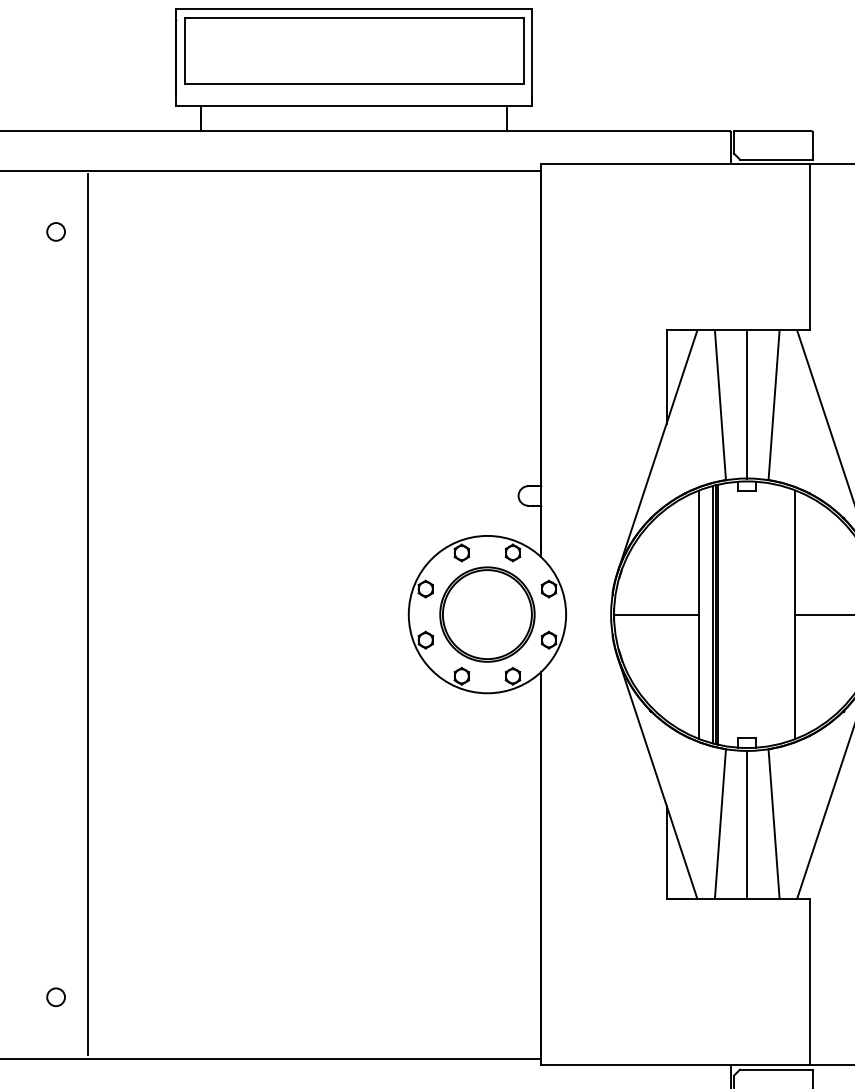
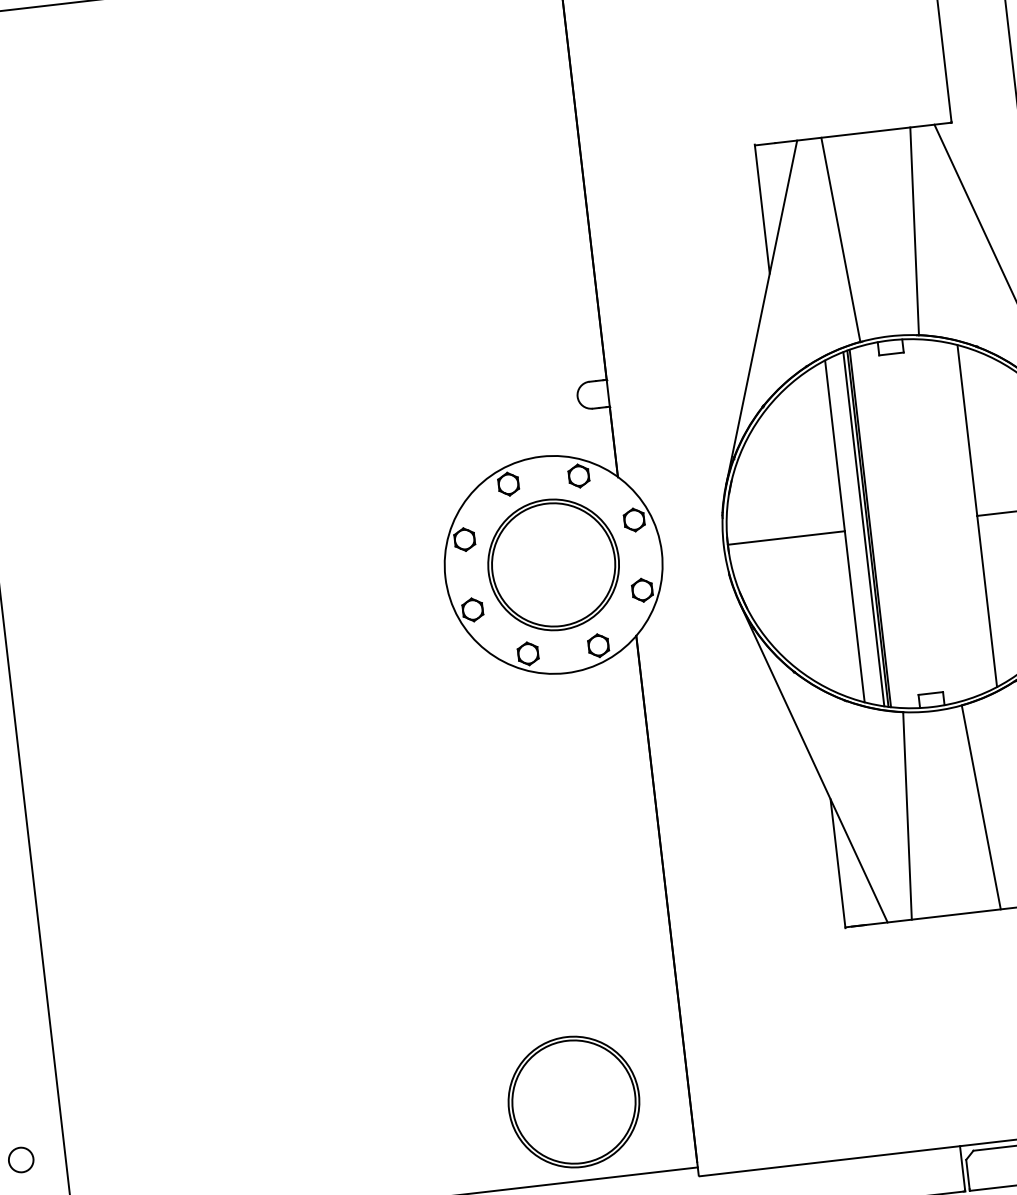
line: (747, 404) -> (877, 234), removed
line: (747, 824) -> (944, 812), removed
part: (457, 1001) -> (574, 1101), added

